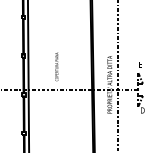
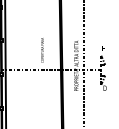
text: (56, 66) -> (42, 49), moved

